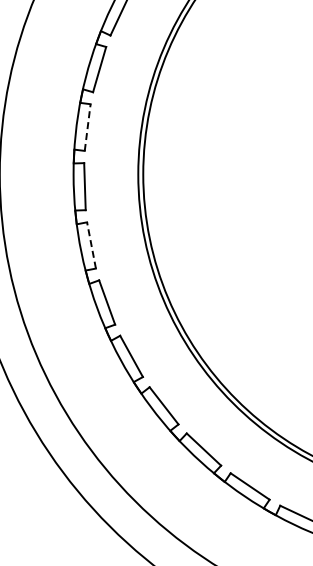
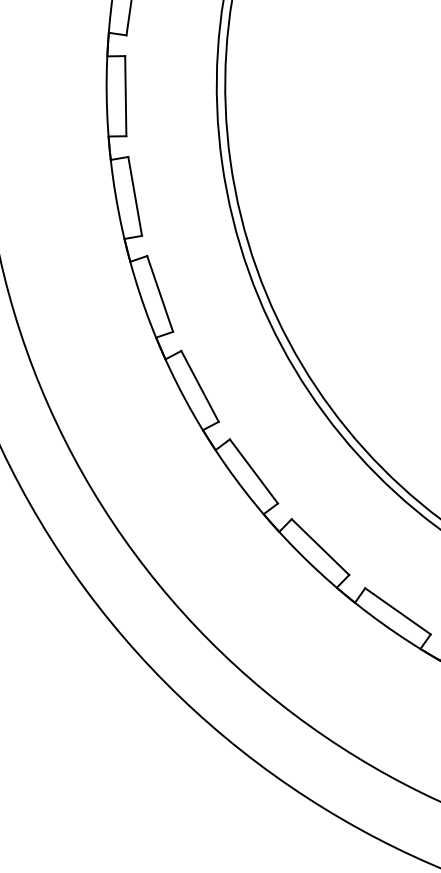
line: (87, 127) -> (125, 96), dashed -> solid
line: (91, 245) -> (160, 294), dashed -> solid

